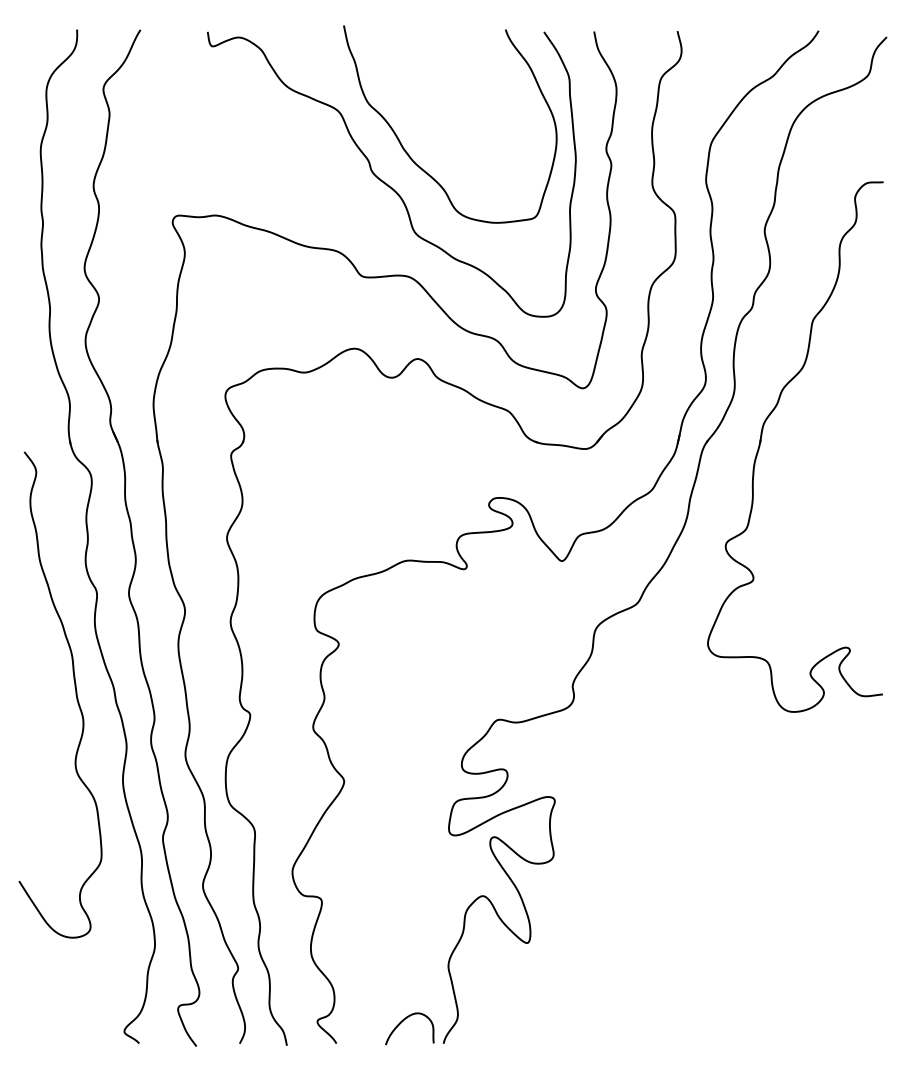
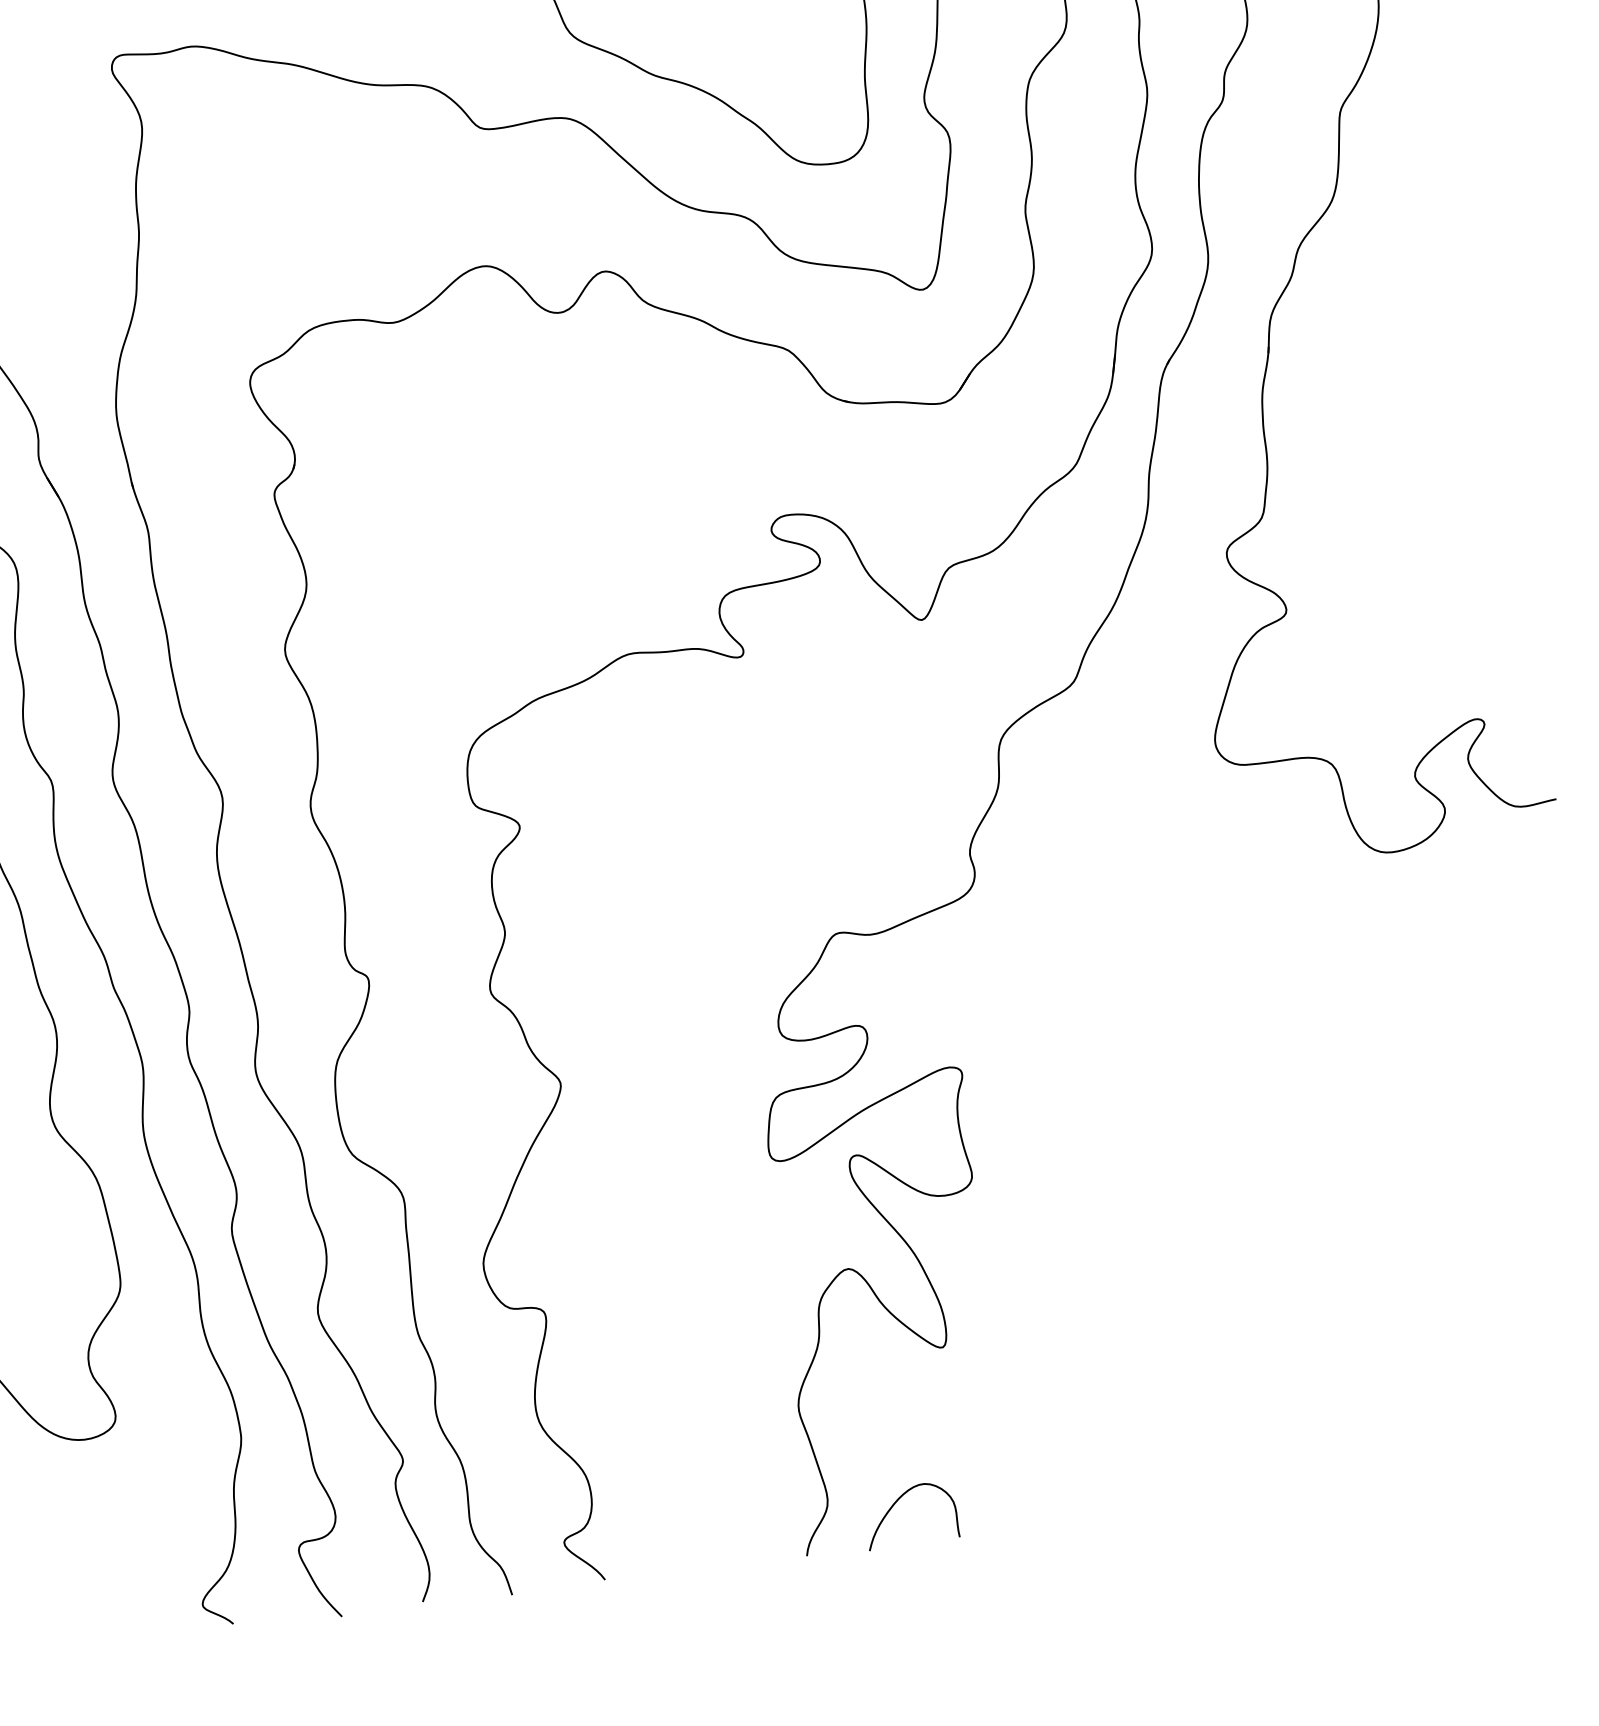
curve: (403, 1021) -> (897, 1502), moved

